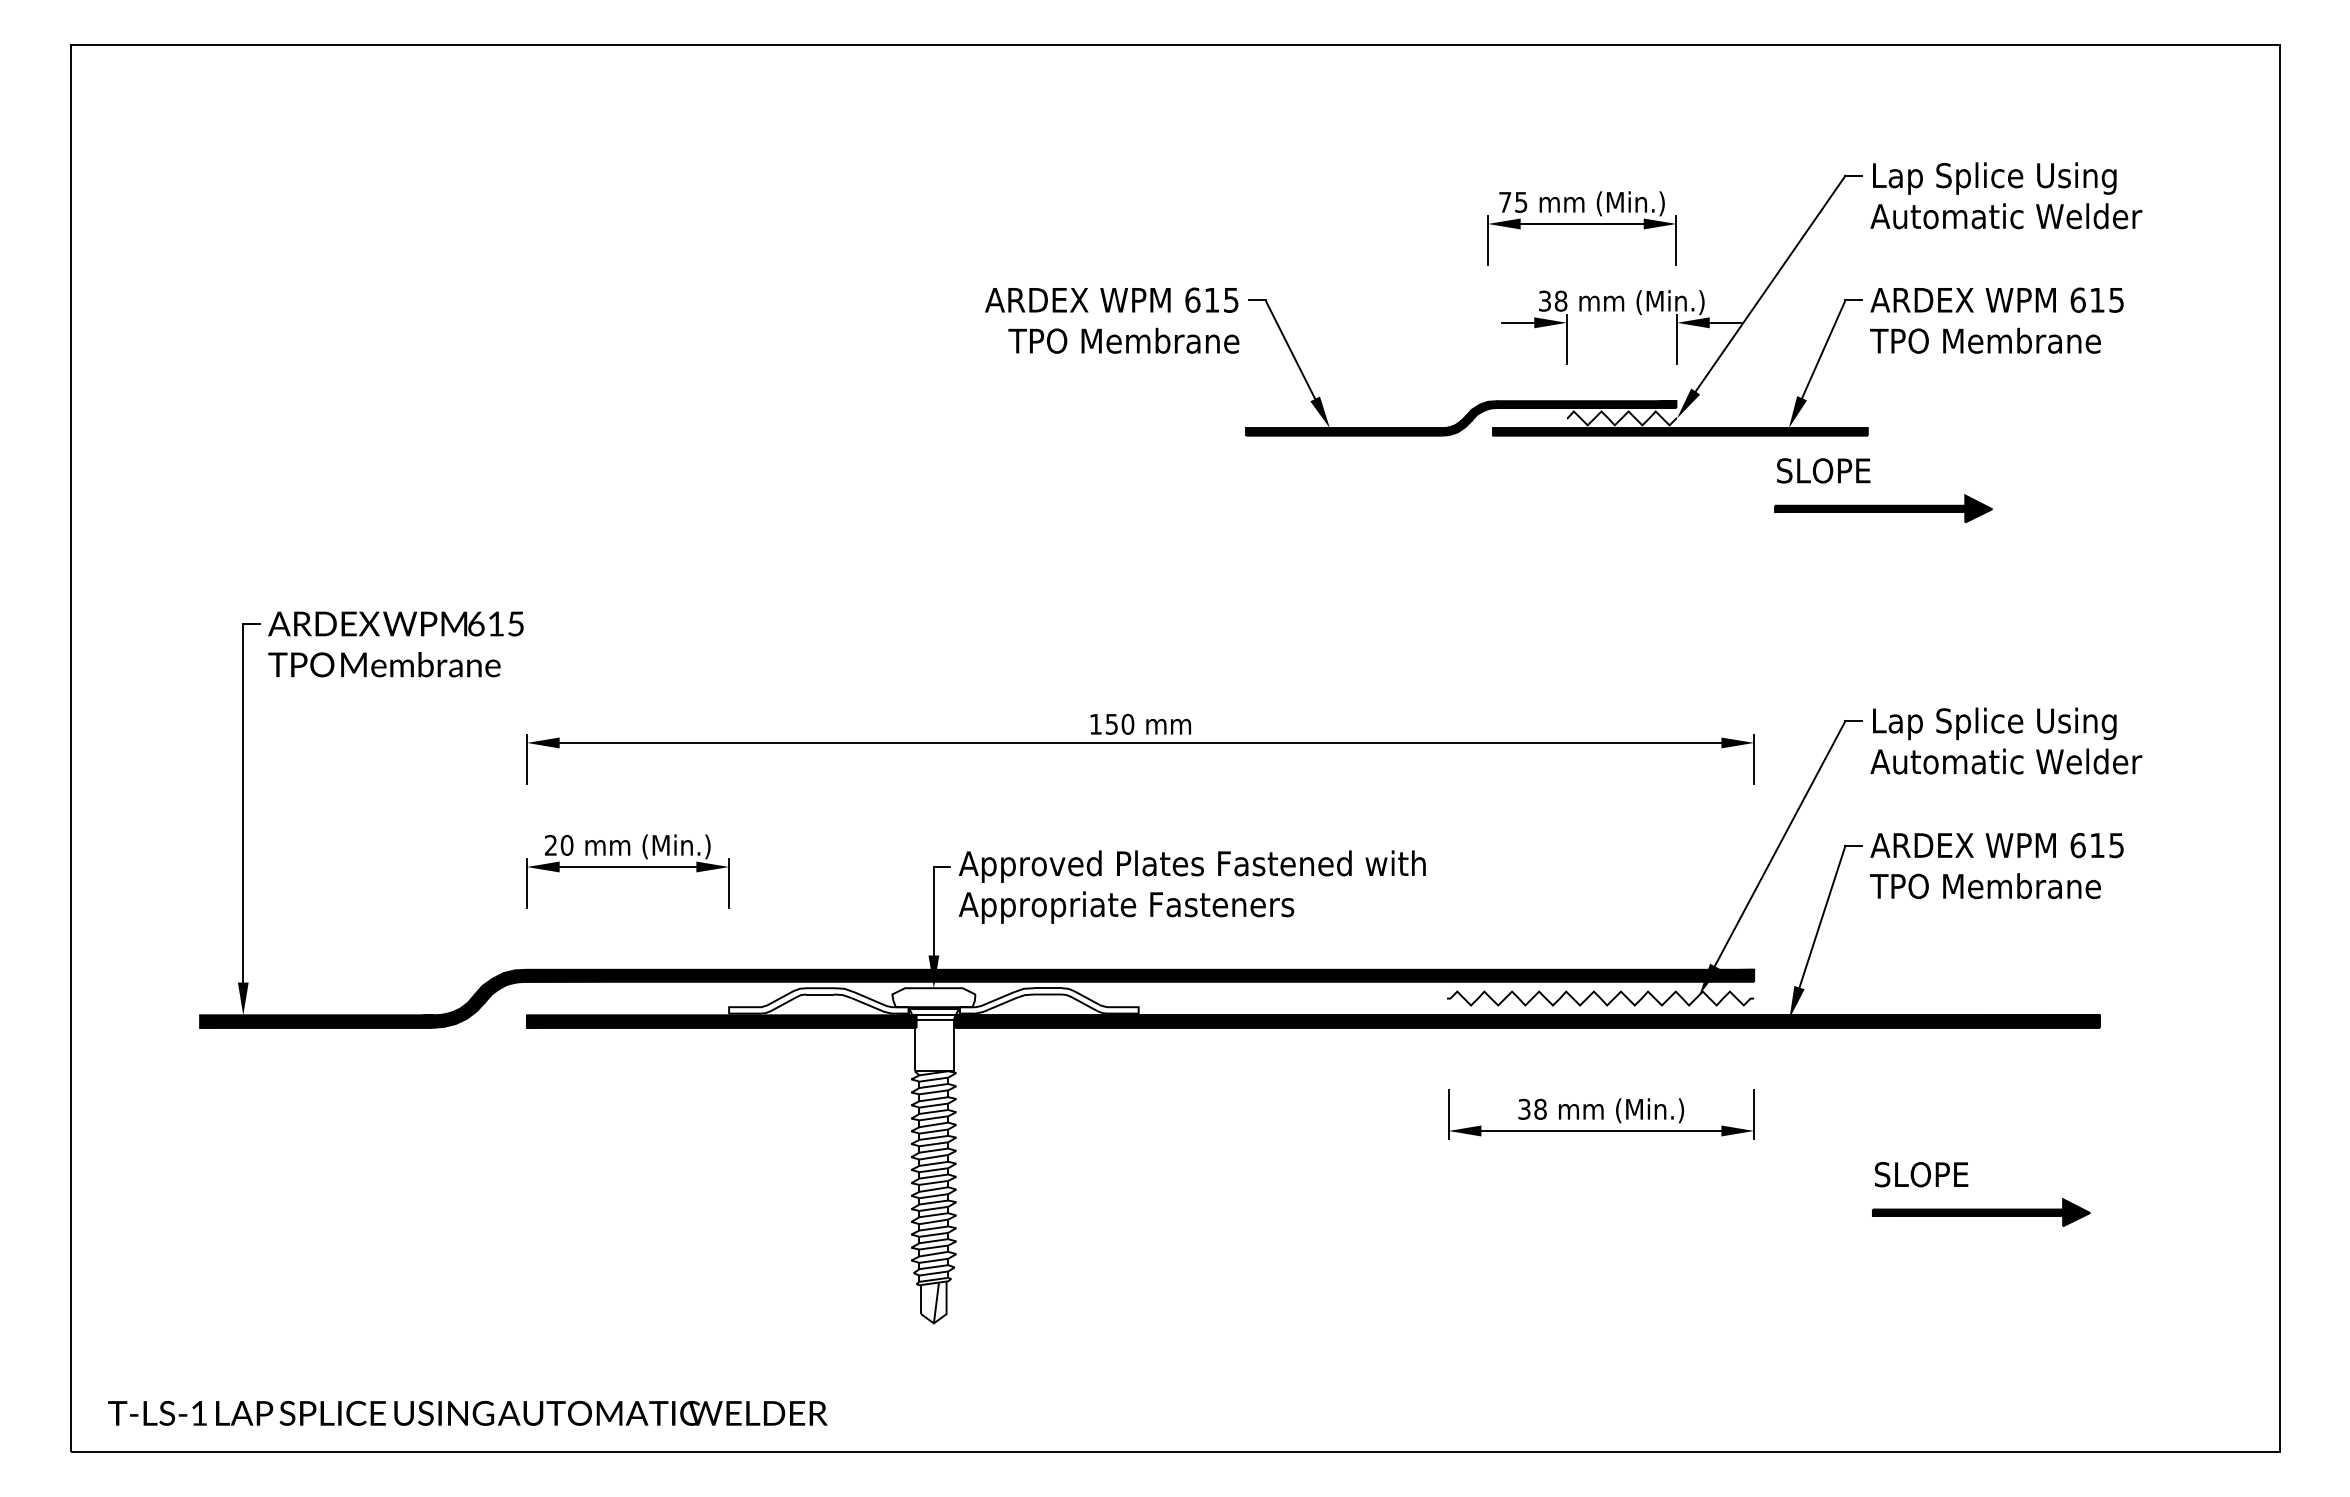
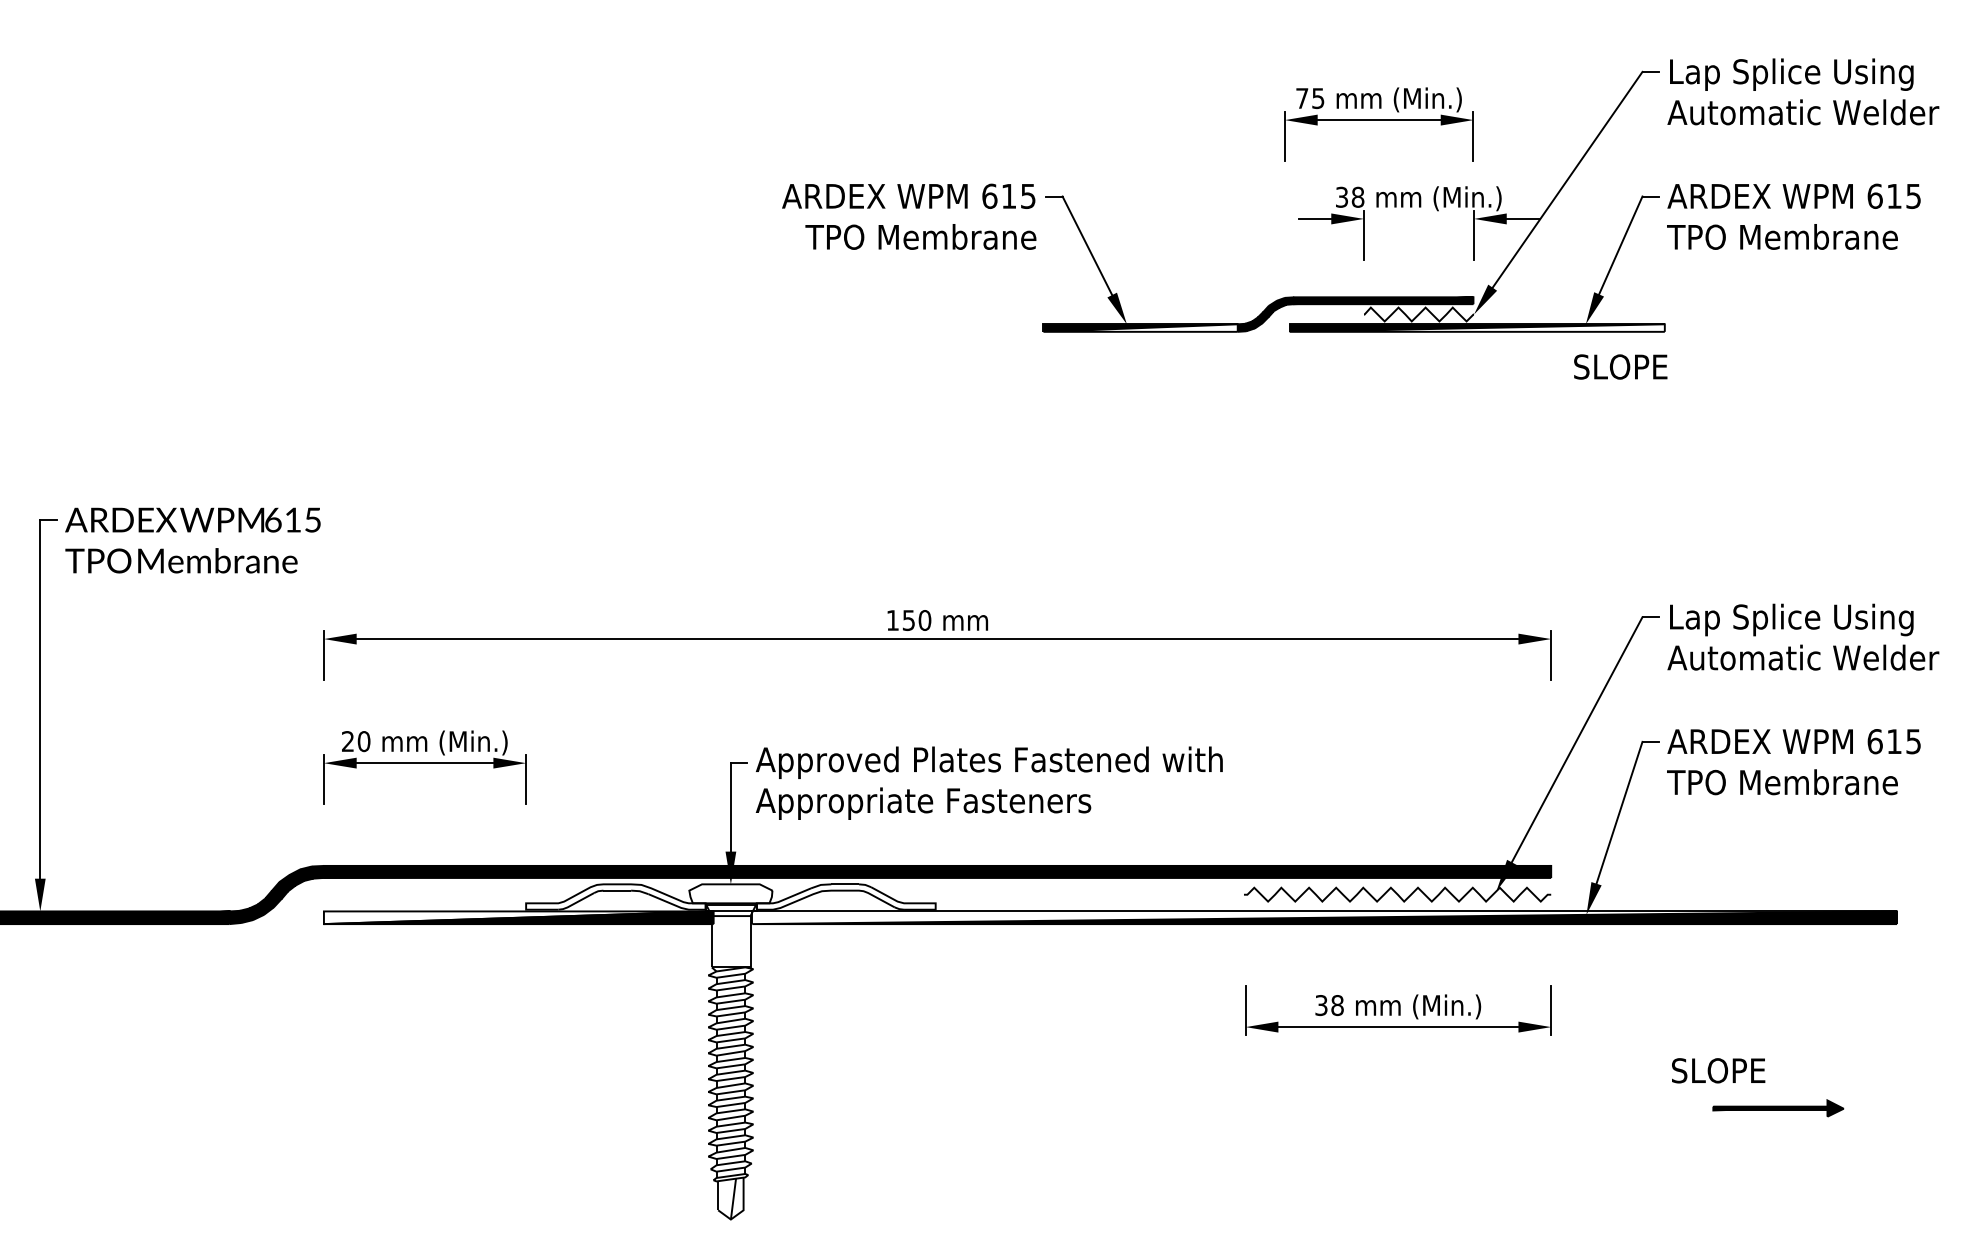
fill: (1343, 431) -> (1140, 327), removed
fill: (1679, 431) -> (1476, 327), removed
part: (1883, 508) -> (1680, 404), removed
fill: (721, 1021) -> (518, 917), removed
fill: (1527, 1021) -> (1324, 917), removed
part: (1981, 1211) -> (1778, 1107), size x0.6

